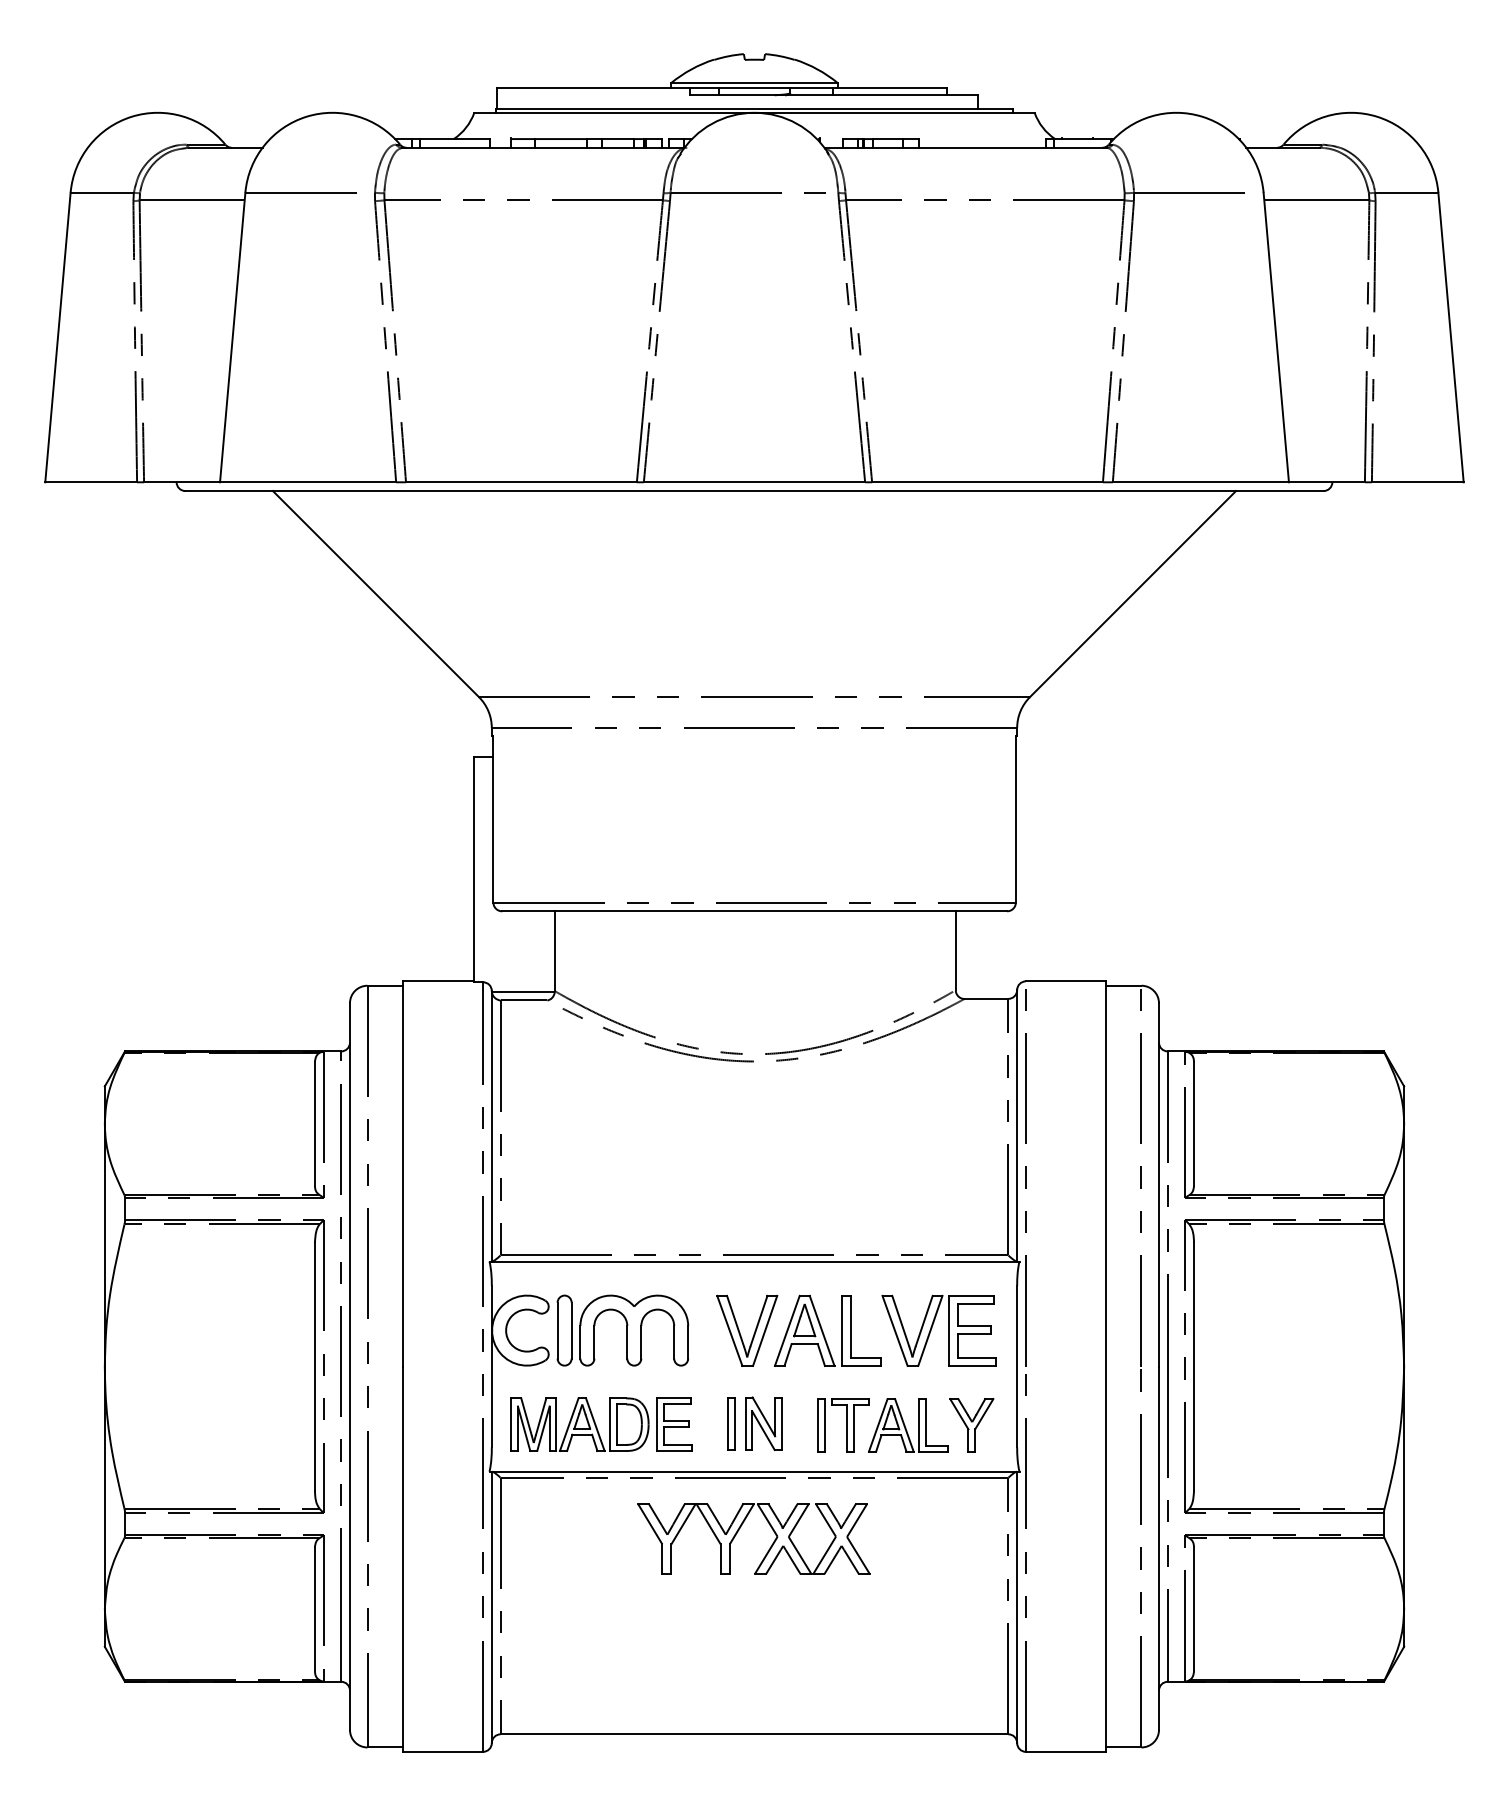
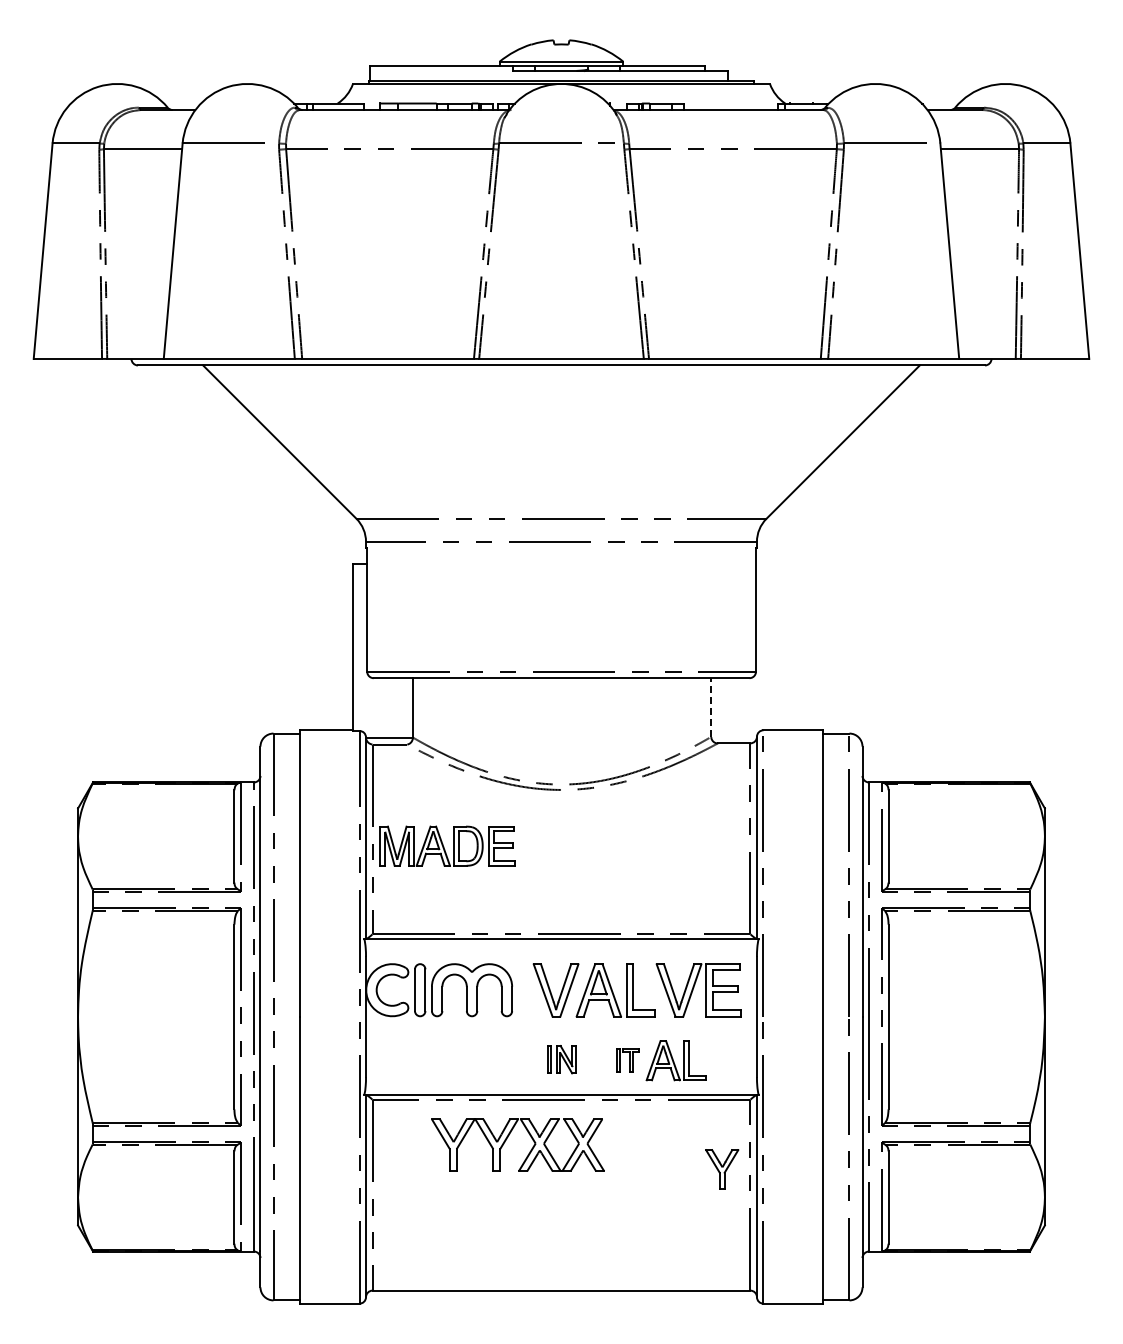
line: (956, 950) -> (711, 707), solid -> dashed
part: (601, 1423) -> (447, 845), moved
part: (754, 1423) -> (561, 1059), size x0.7
part: (843, 1425) -> (627, 1060), size x0.6
part: (972, 1425) -> (722, 1169), moved
part: (739, 1531) -> (507, 1139), moved

